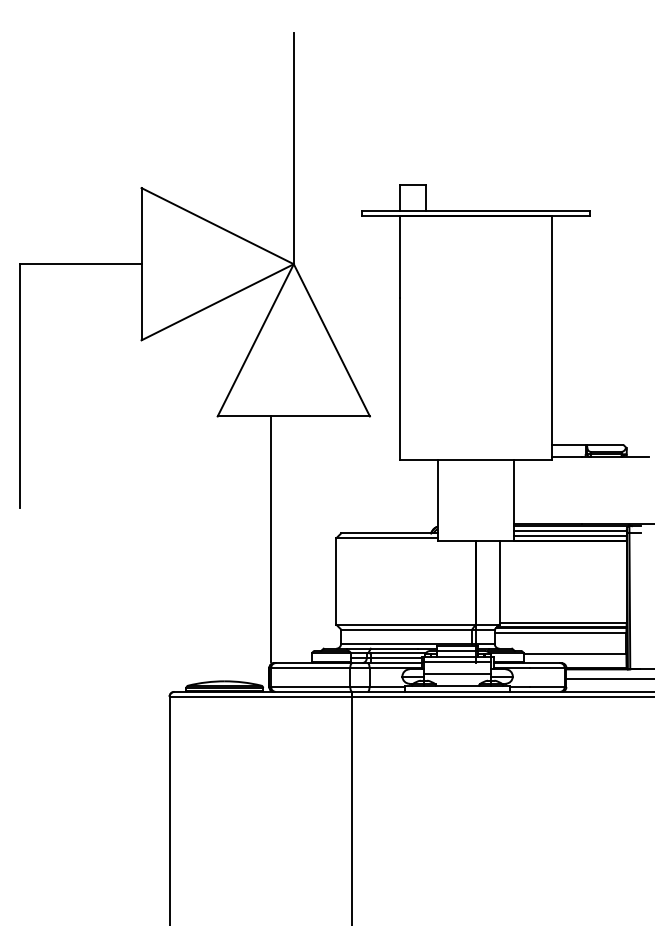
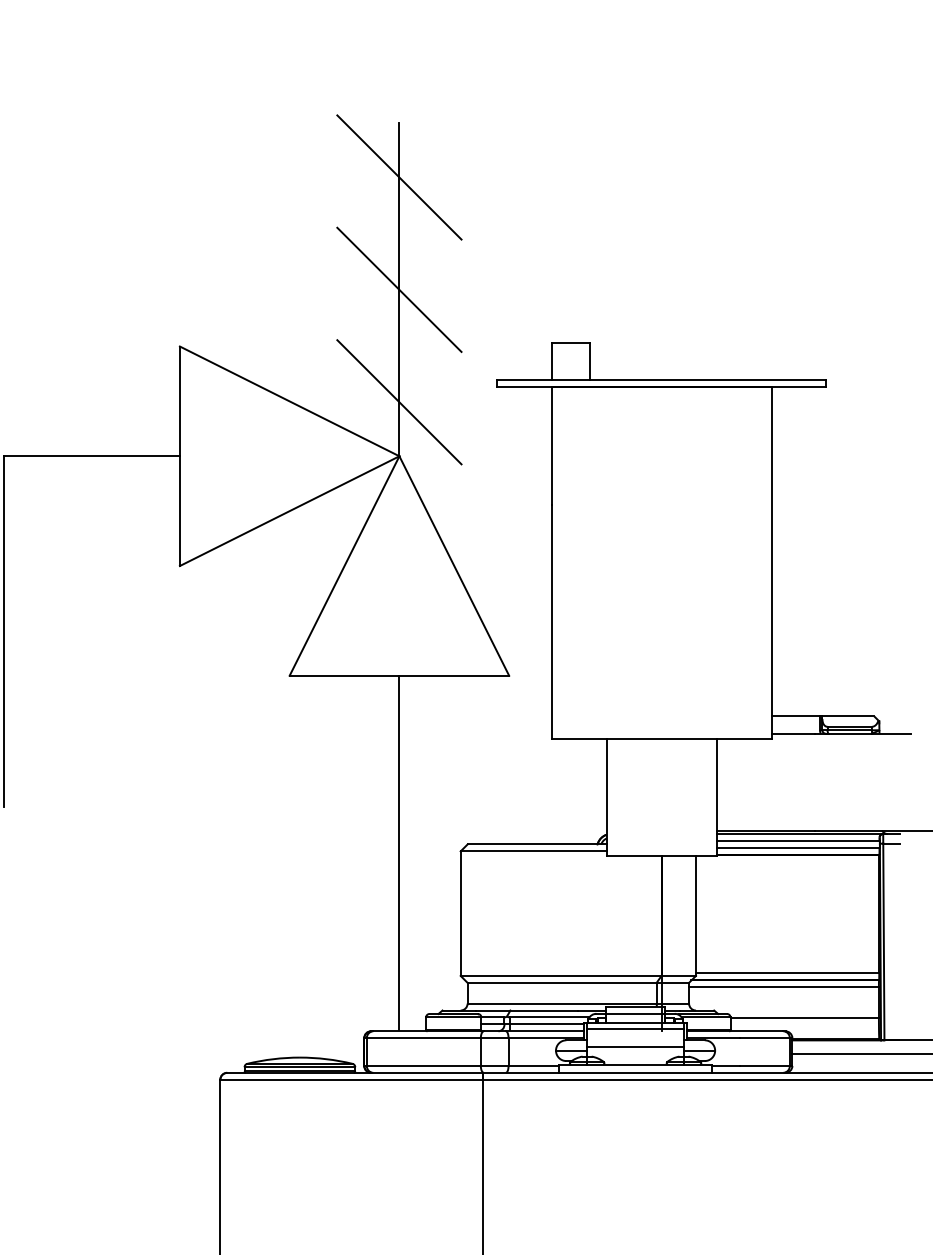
line: (293, 70) -> (398, 177), added
line: (293, 148) -> (398, 289), added
line: (293, 226) -> (398, 401), added
line: (270, 539) -> (398, 853), moved

